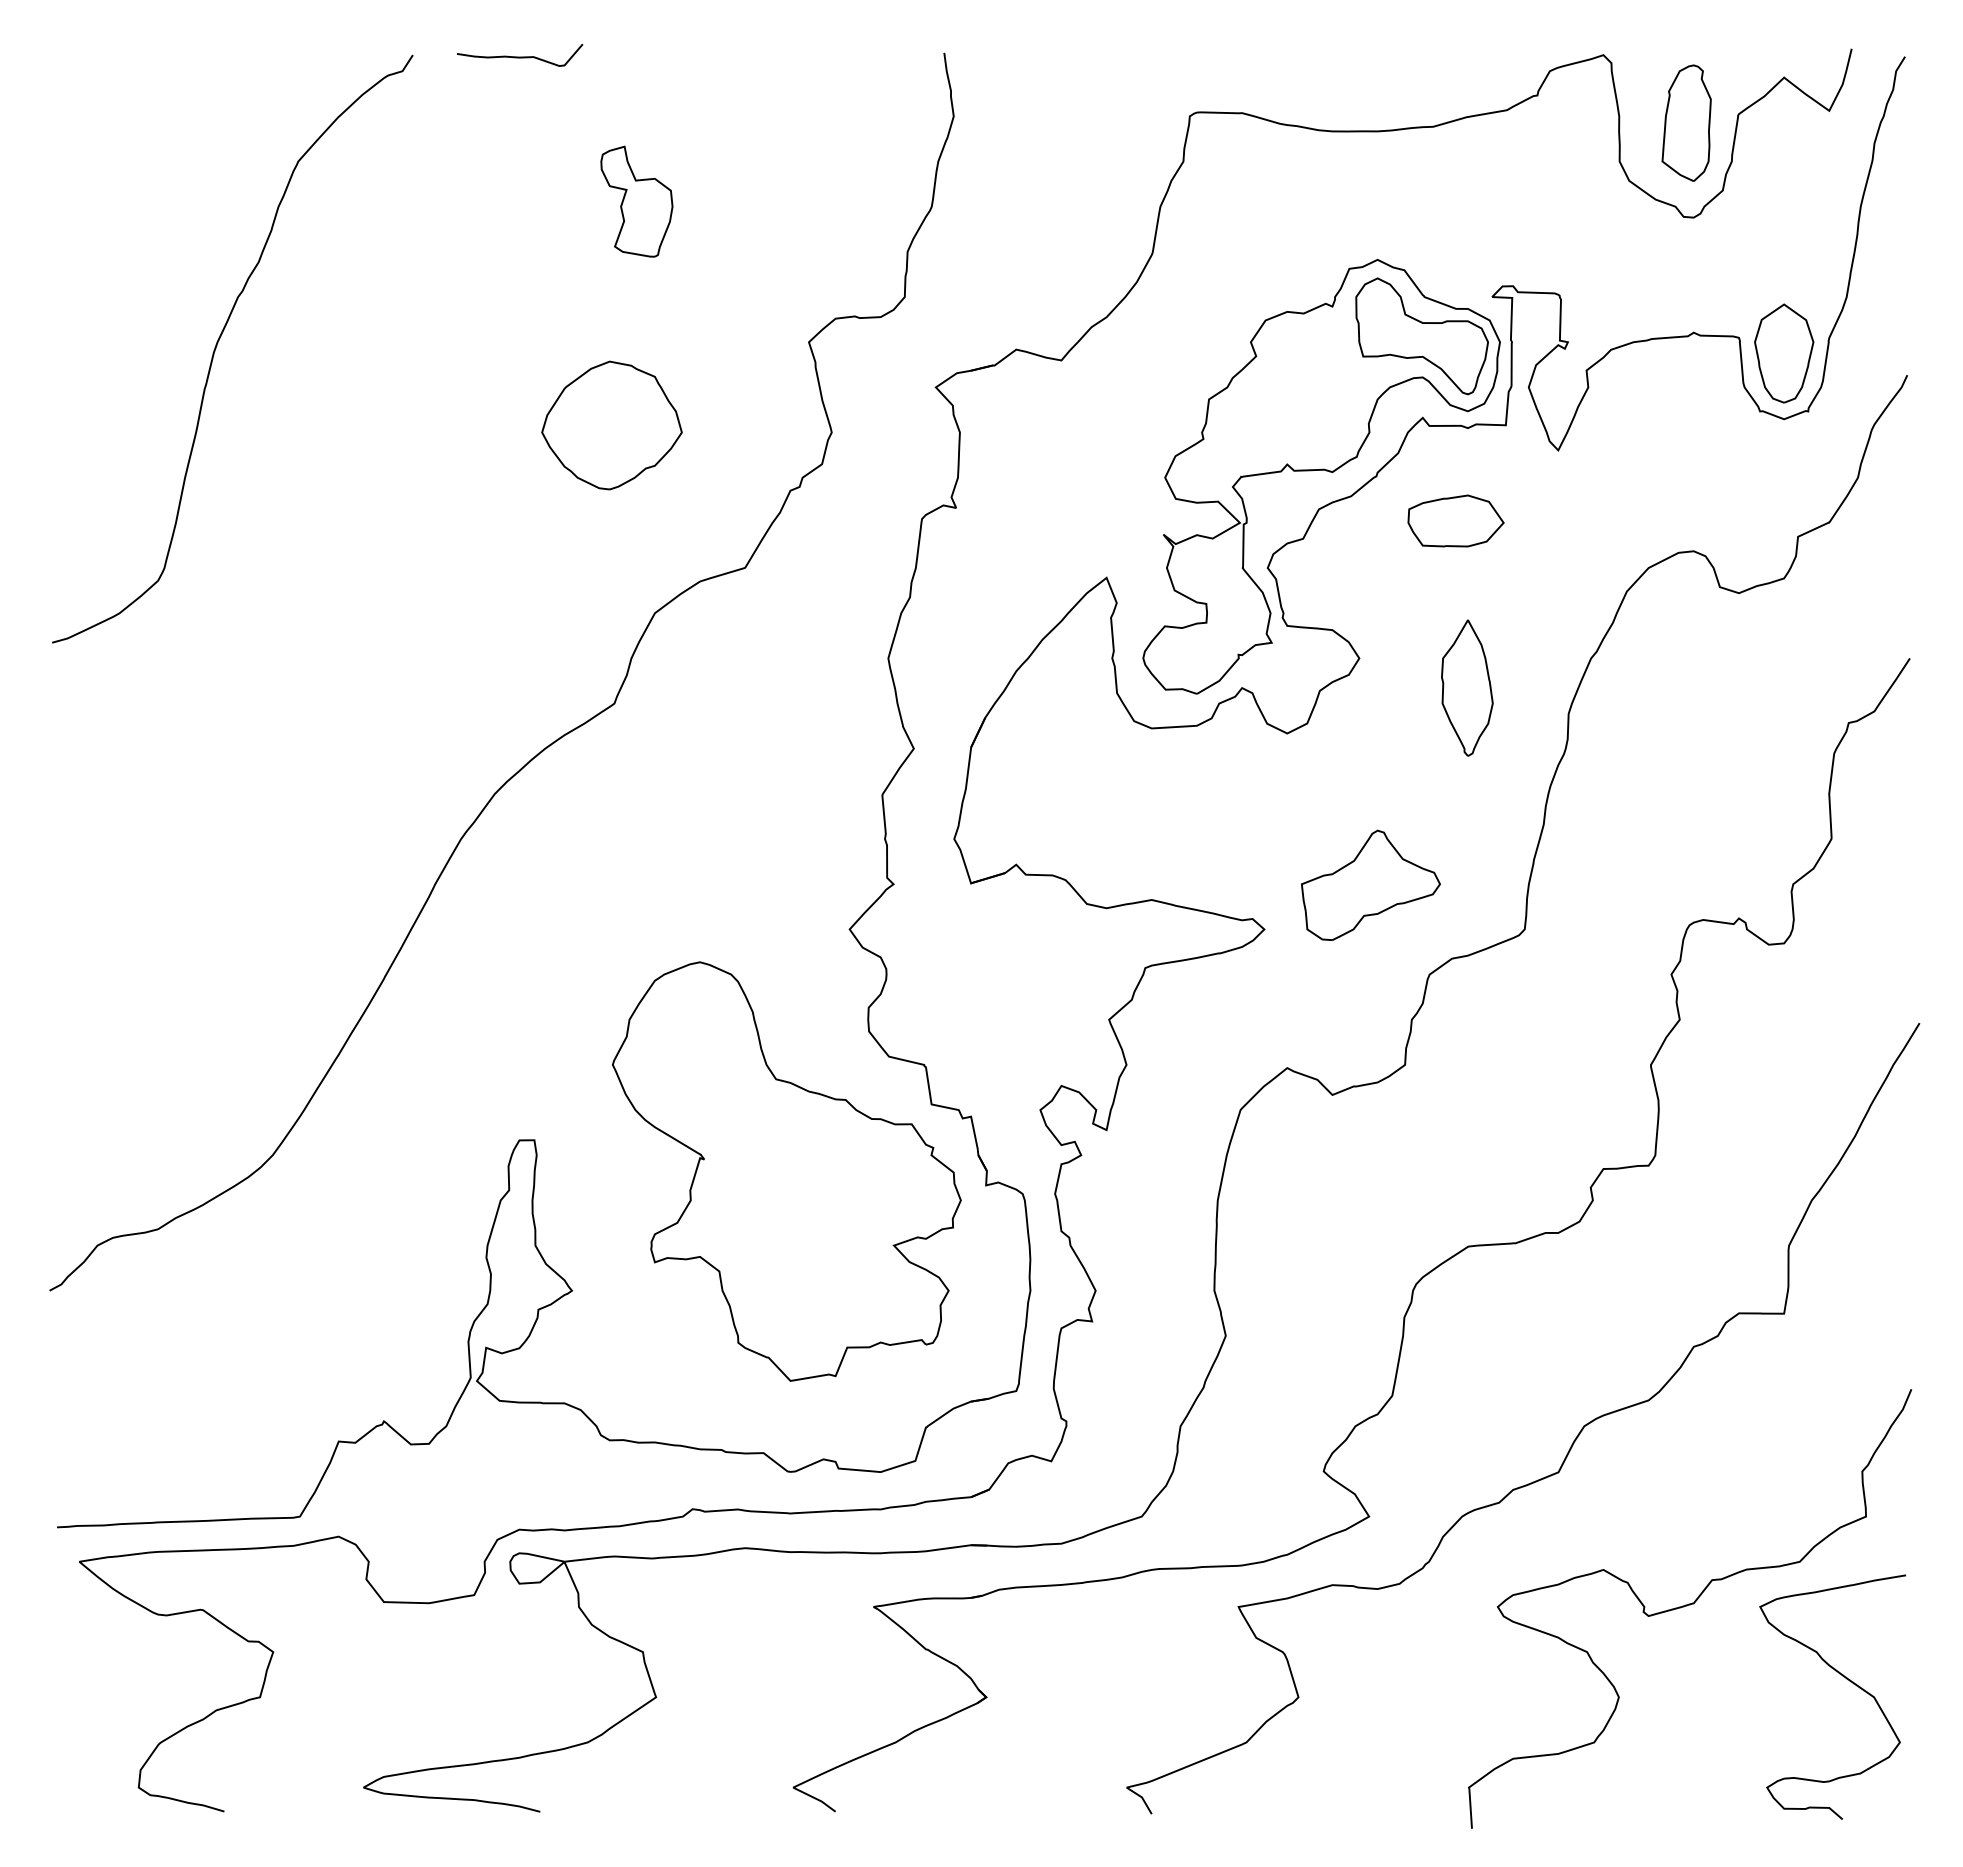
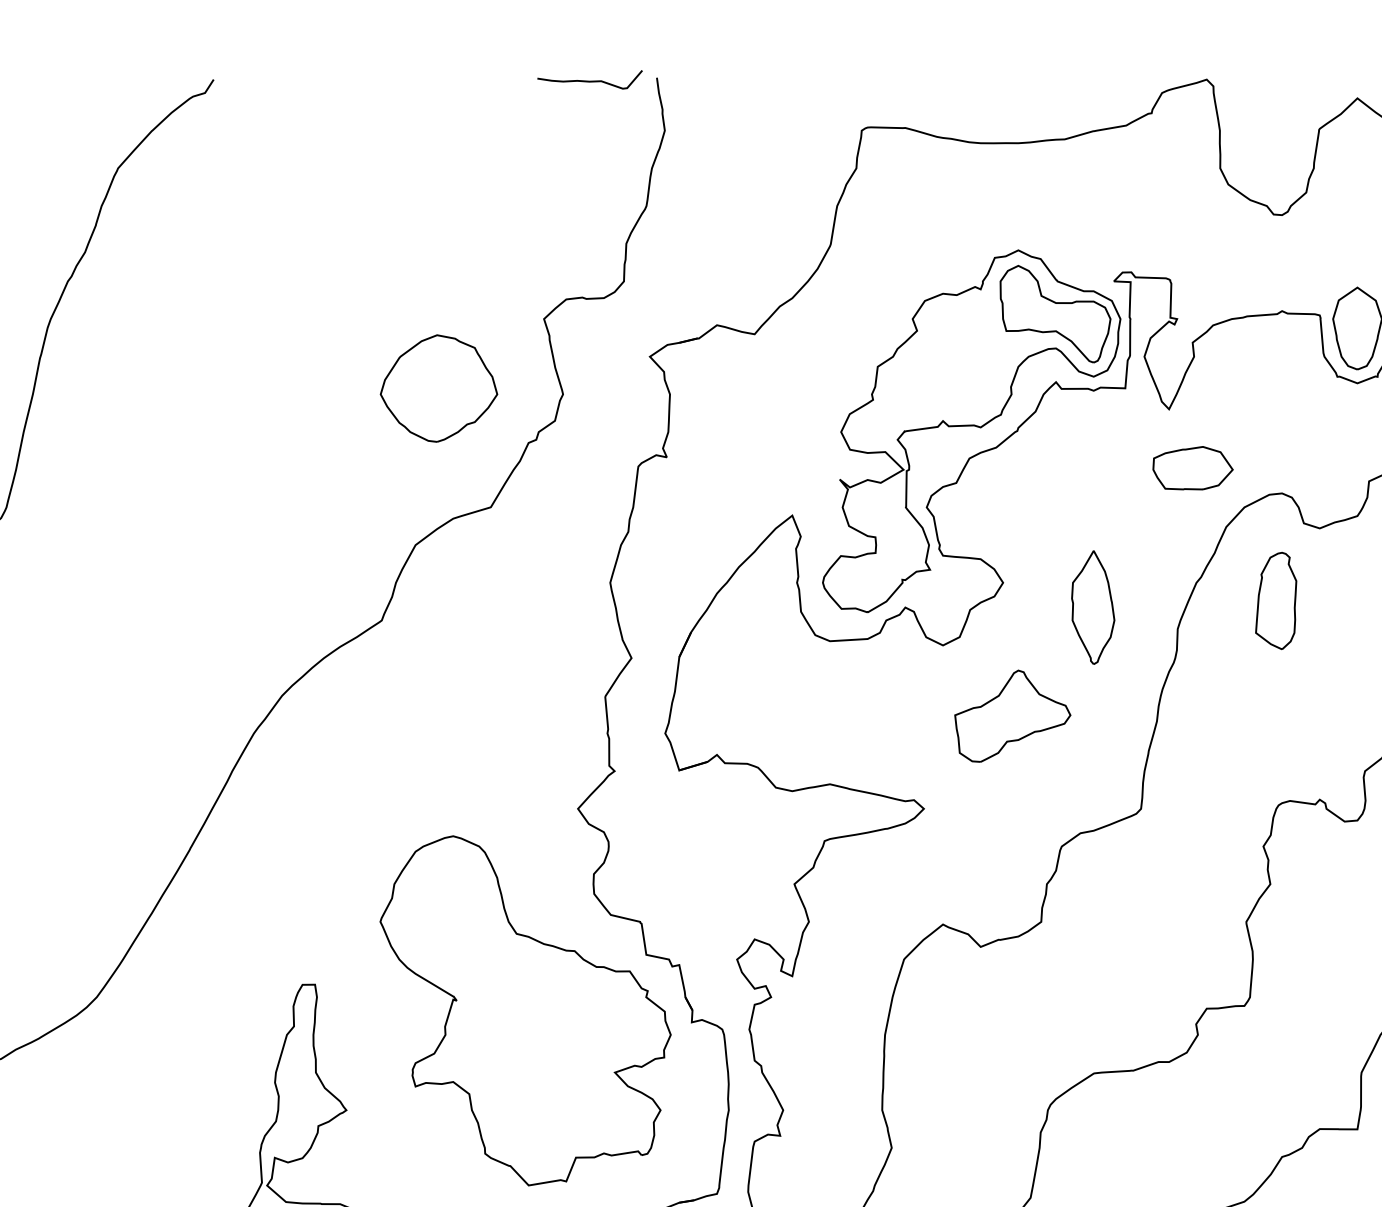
curve: (520, 56) -> (590, 80), moved
part: (1686, 122) -> (1276, 600), moved
part: (636, 201) -> (400, 201), removed
part: (611, 425) -> (438, 388), moved
part: (1455, 520) -> (1192, 467), moved
part: (1370, 884) -> (1012, 715), moved

